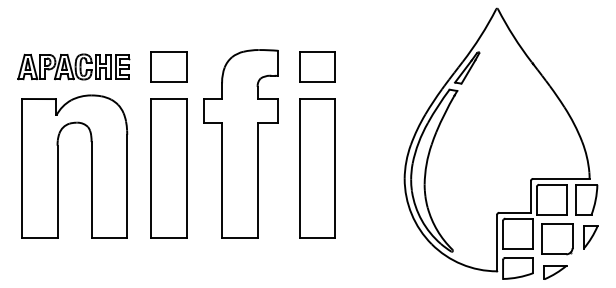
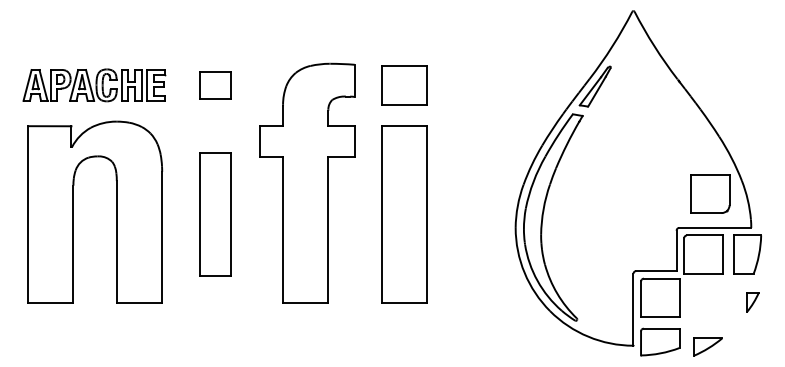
part: (169, 67) -> (215, 85), size x0.7
part: (169, 168) -> (215, 214), size x0.7
part: (590, 237) -> (752, 302), size x0.7
part: (557, 238) -> (710, 193), moved

